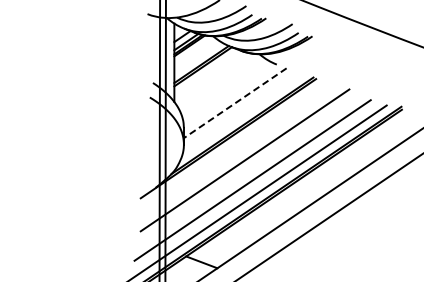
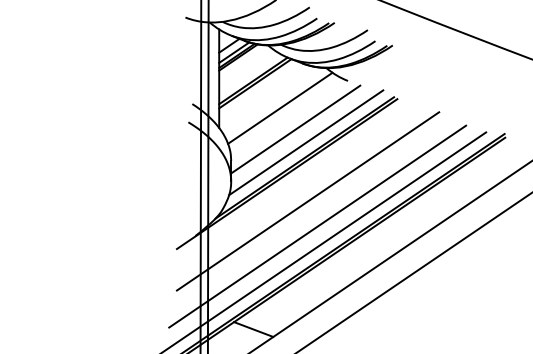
line: (222, 86) -> (279, 108), added
line: (234, 103) -> (294, 129), dashed -> solid
line: (243, 113) -> (306, 142), added

